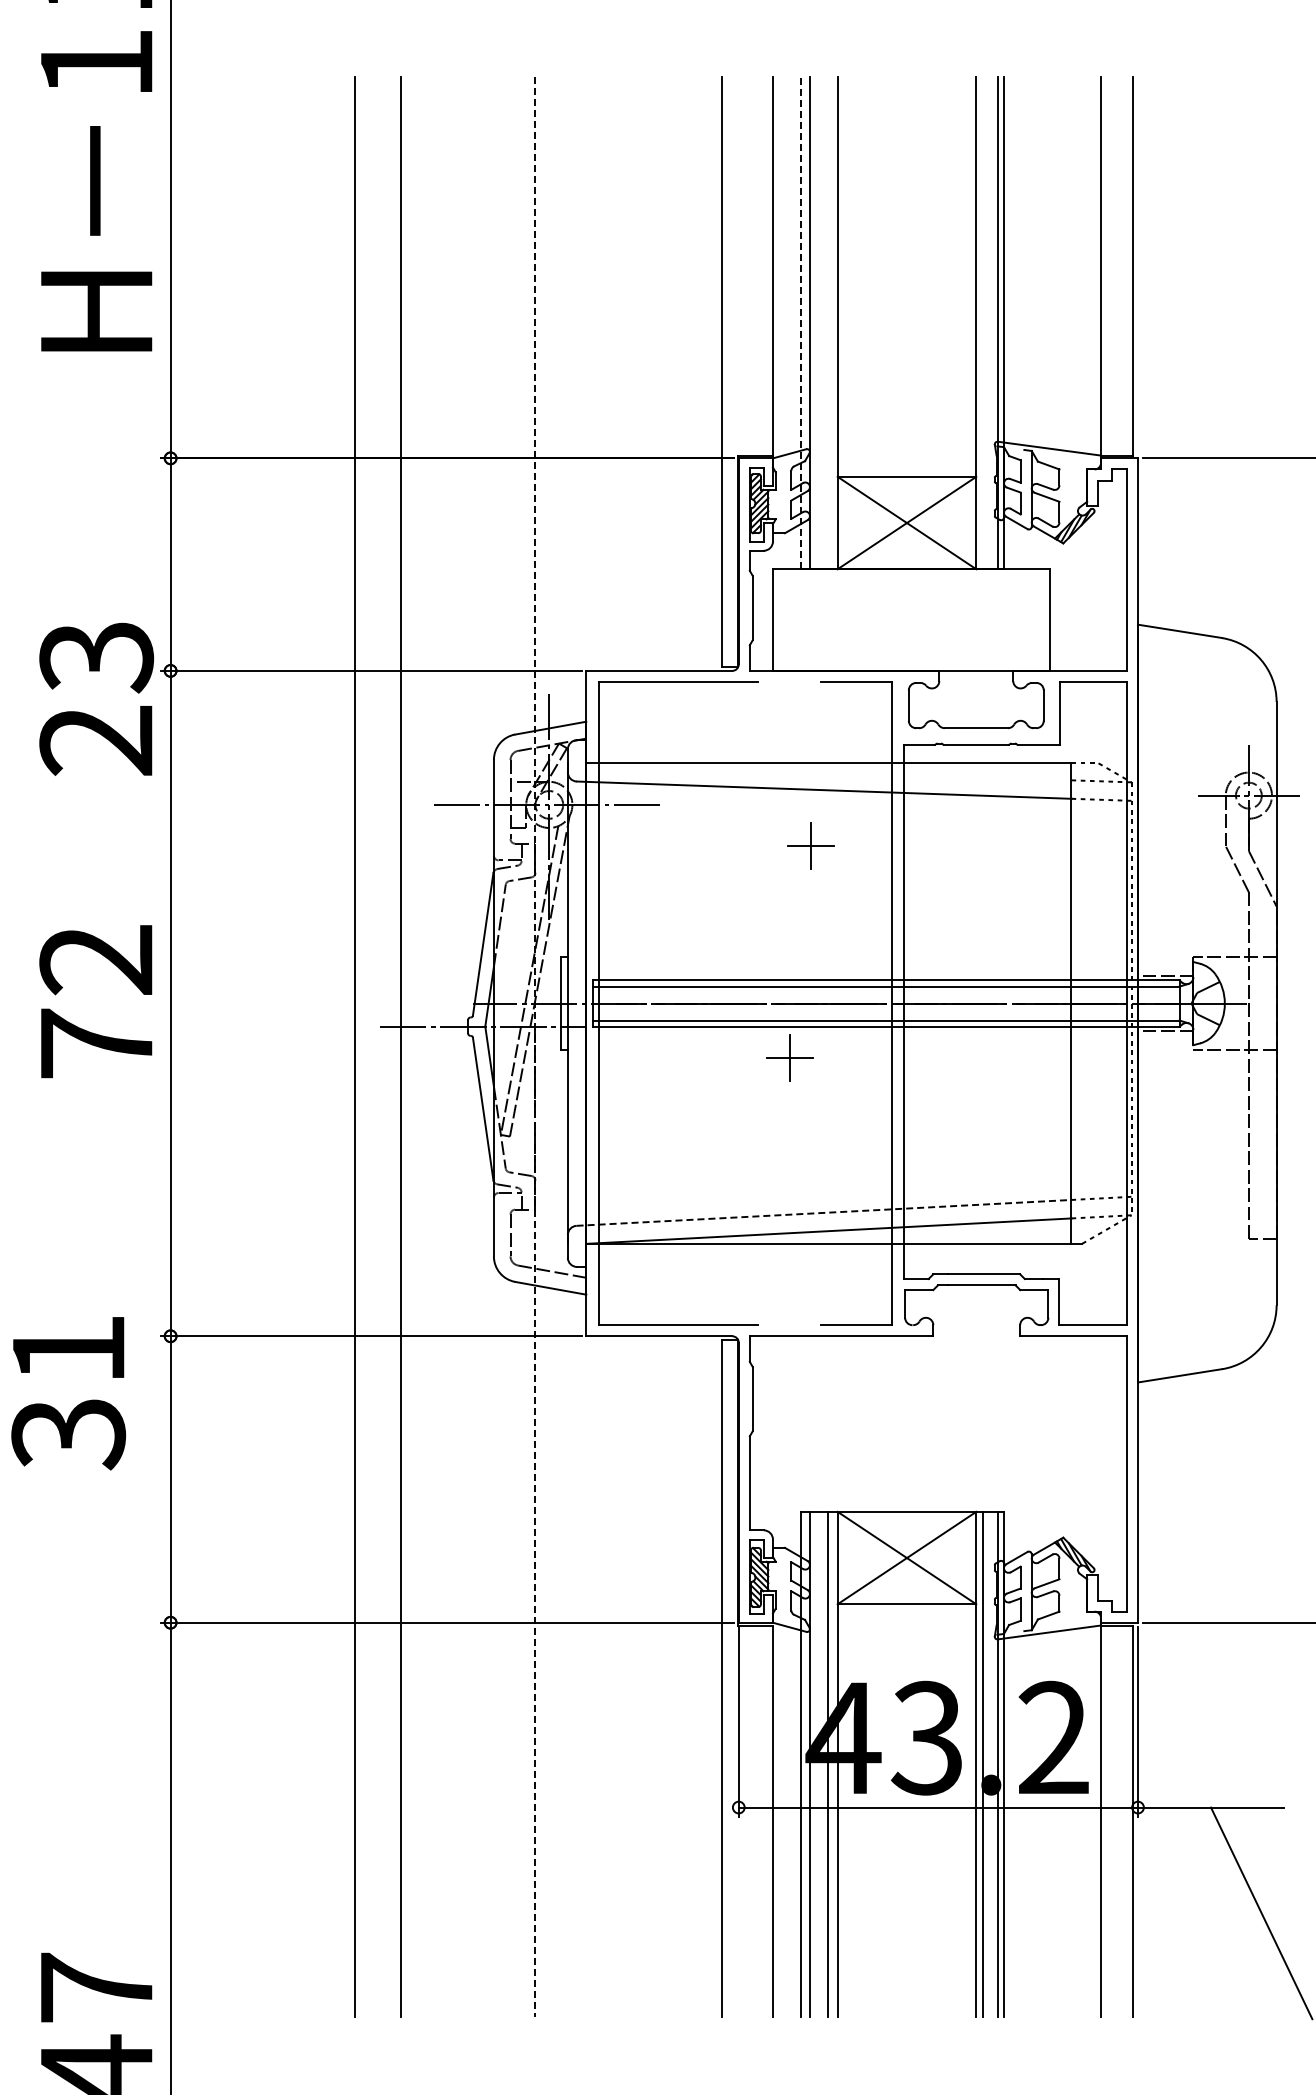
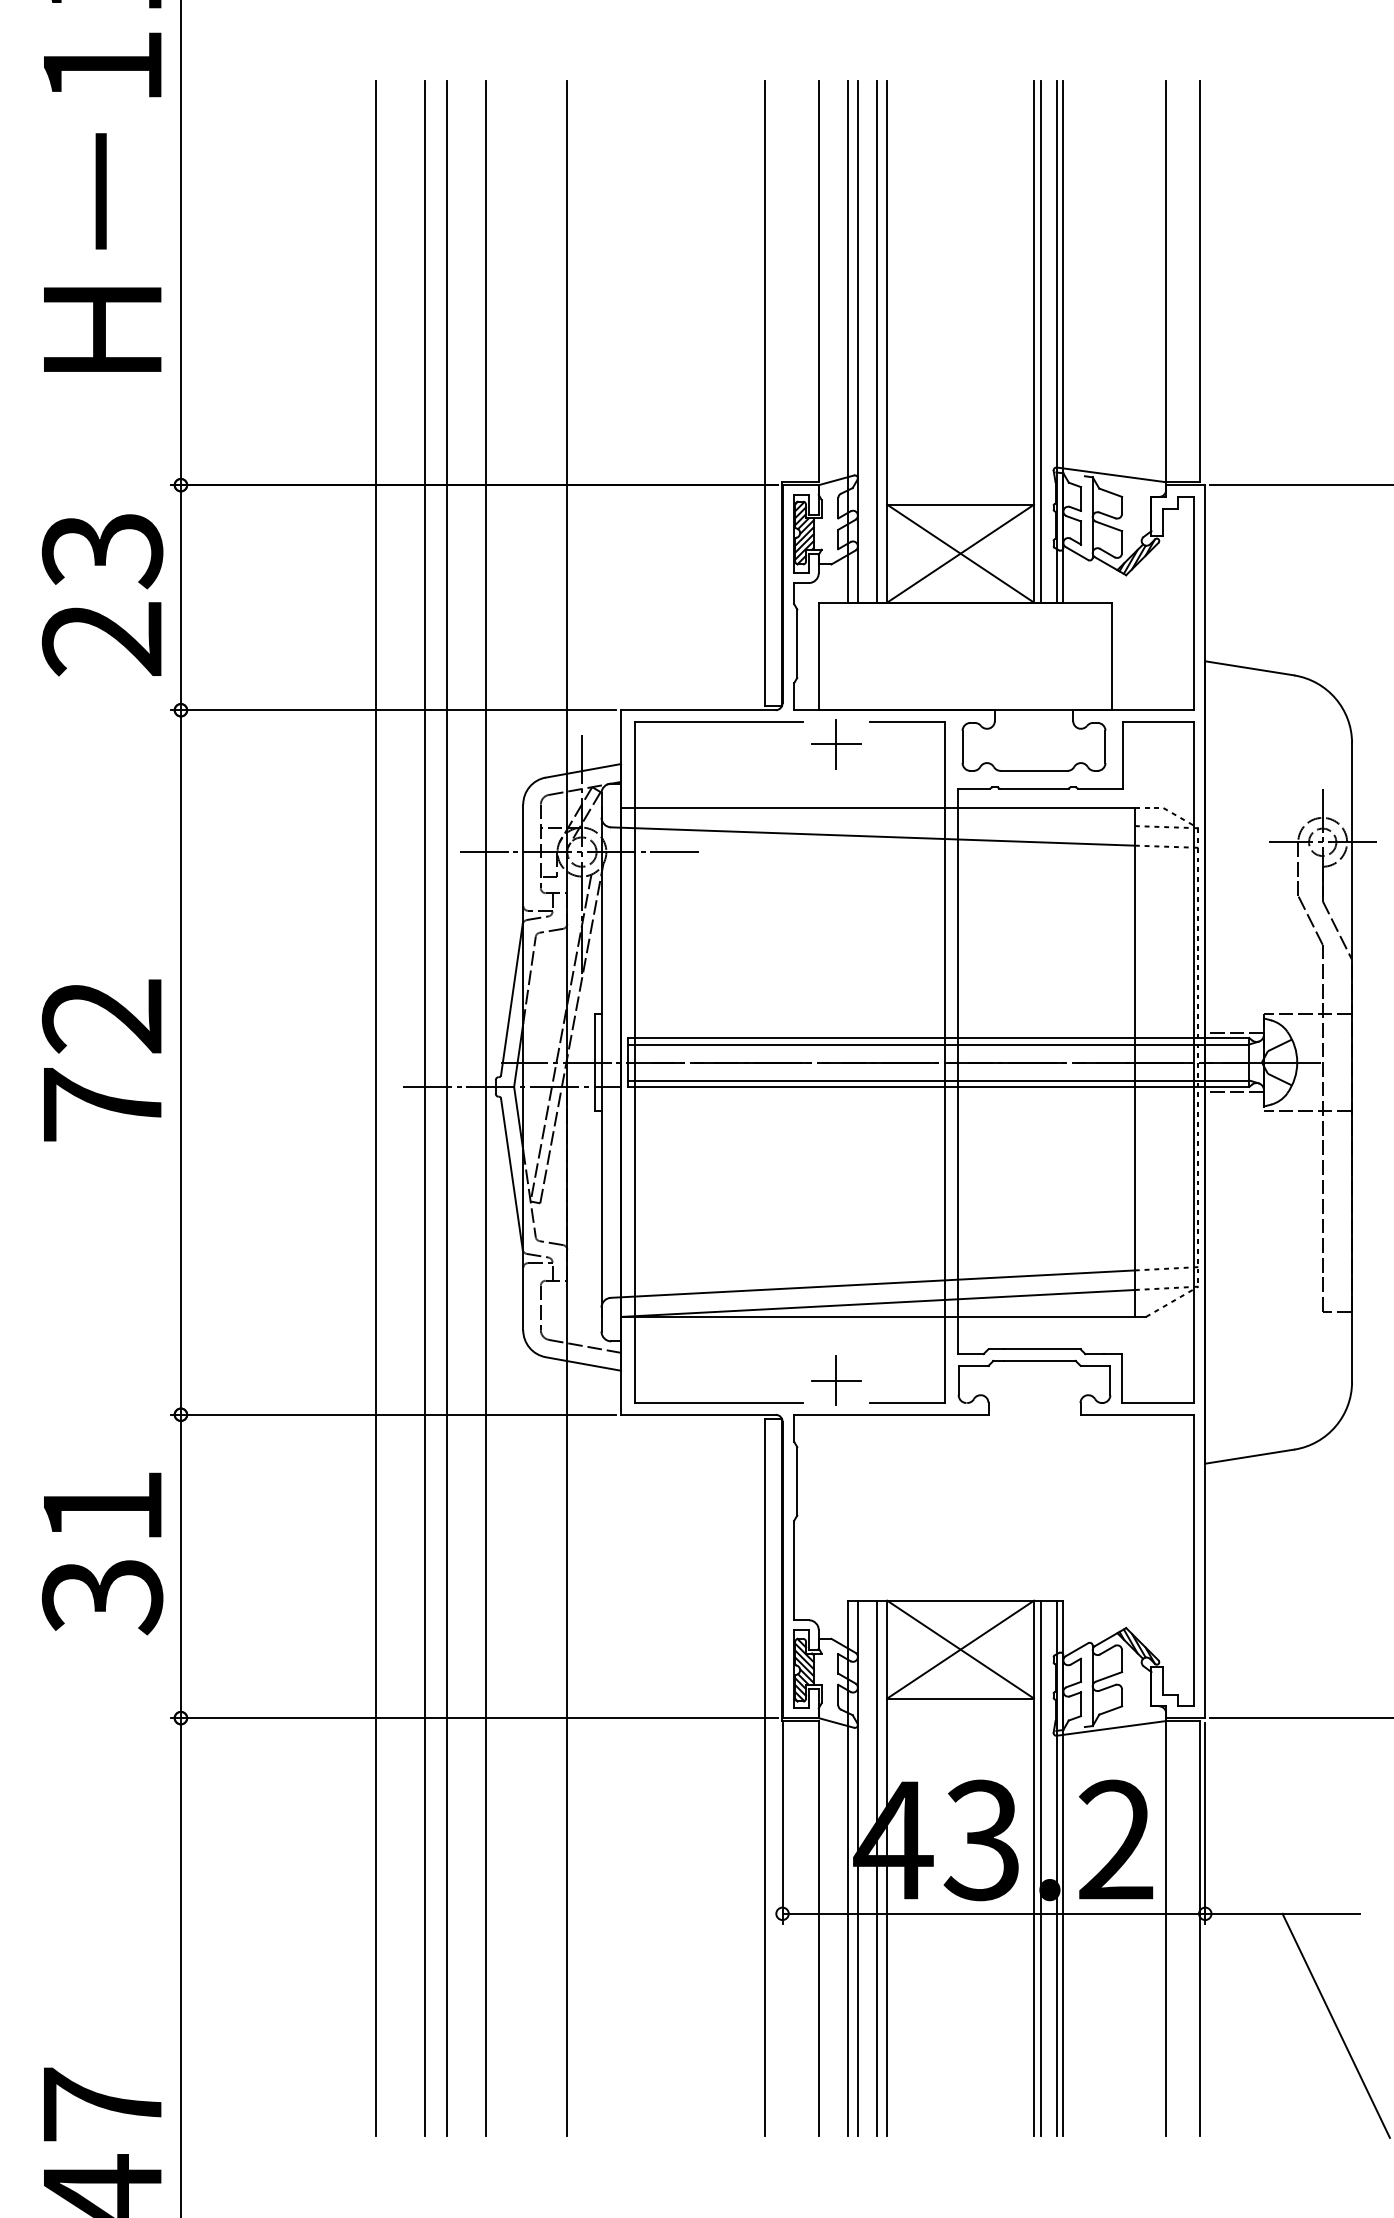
line: (800, 322) -> (847, 341), dashed -> solid
line: (828, 322) -> (877, 341), added
line: (982, 322) -> (1040, 341), added
text: (96, 698) -> (102, 594), moved
part: (810, 845) -> (836, 743), moved
line: (421, 1046) -> (446, 1107), added
line: (458, 1046) -> (485, 1107), added
line: (535, 1047) -> (567, 1109), dashed -> solid
part: (789, 1057) -> (836, 1380), moved
line: (824, 1212) -> (873, 1283), dashed -> solid
text: (68, 1393) -> (102, 1553), moved

